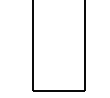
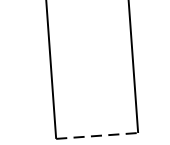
line: (58, 91) -> (96, 136), solid -> dashed

